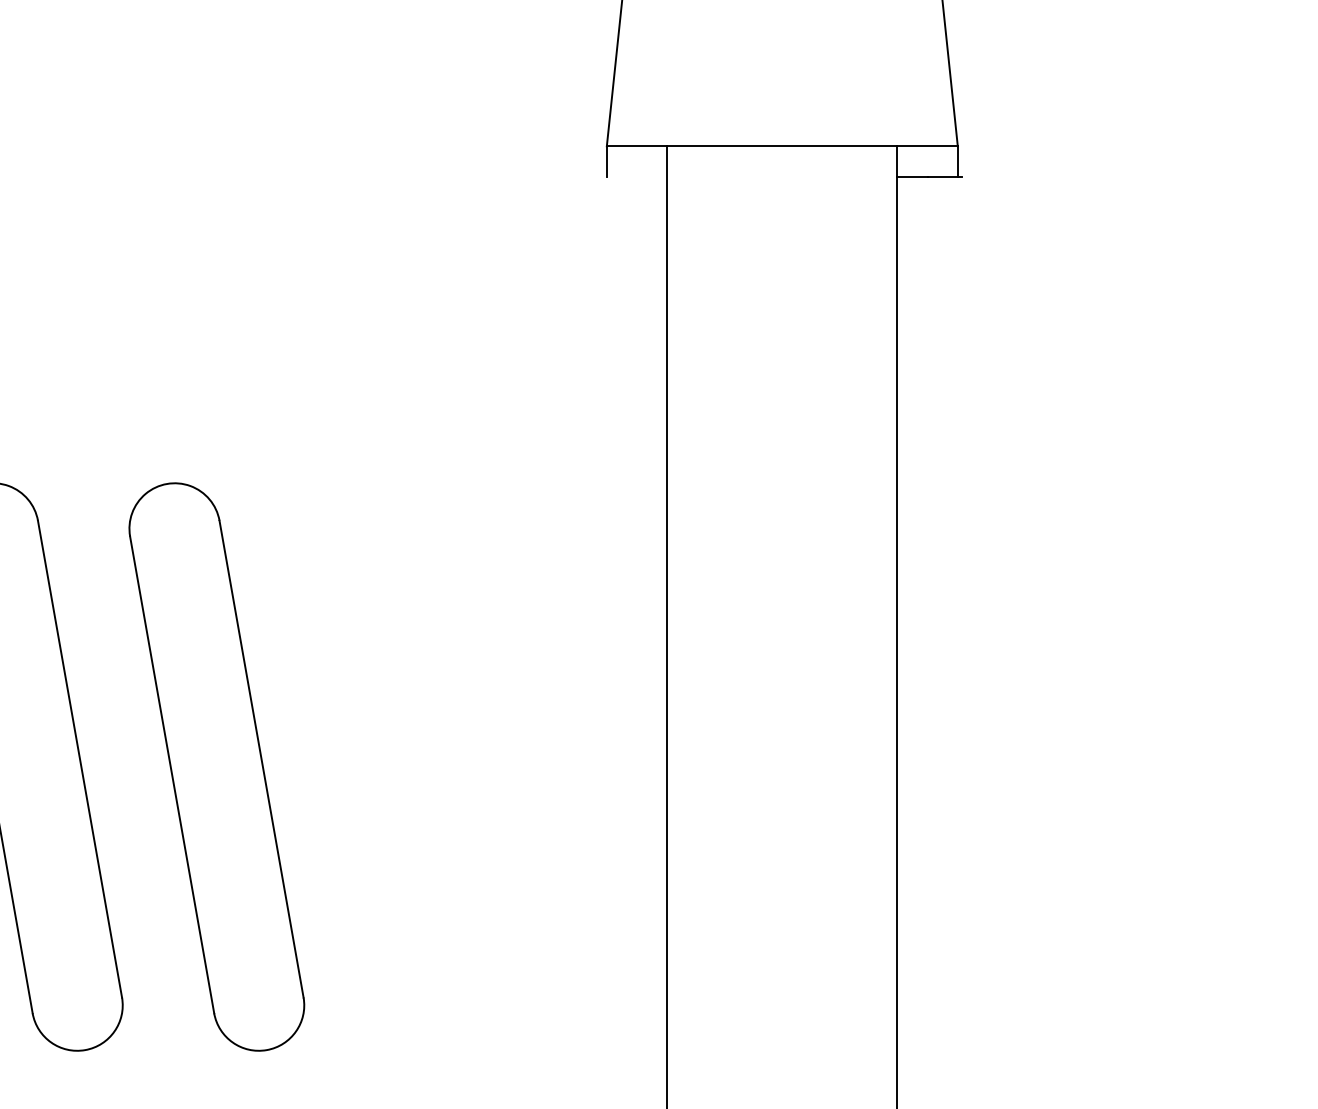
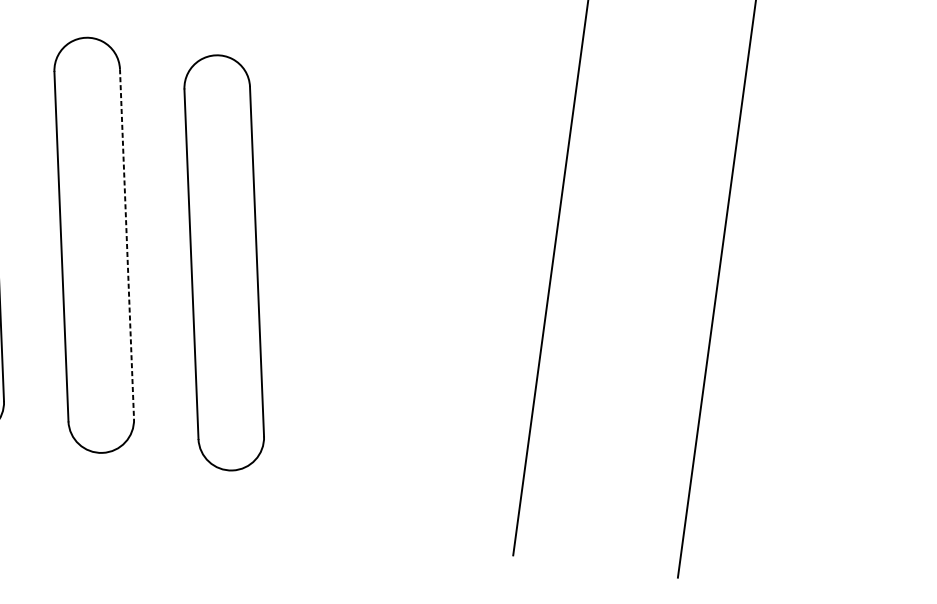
line: (80, 759) -> (127, 244), solid -> dashed

